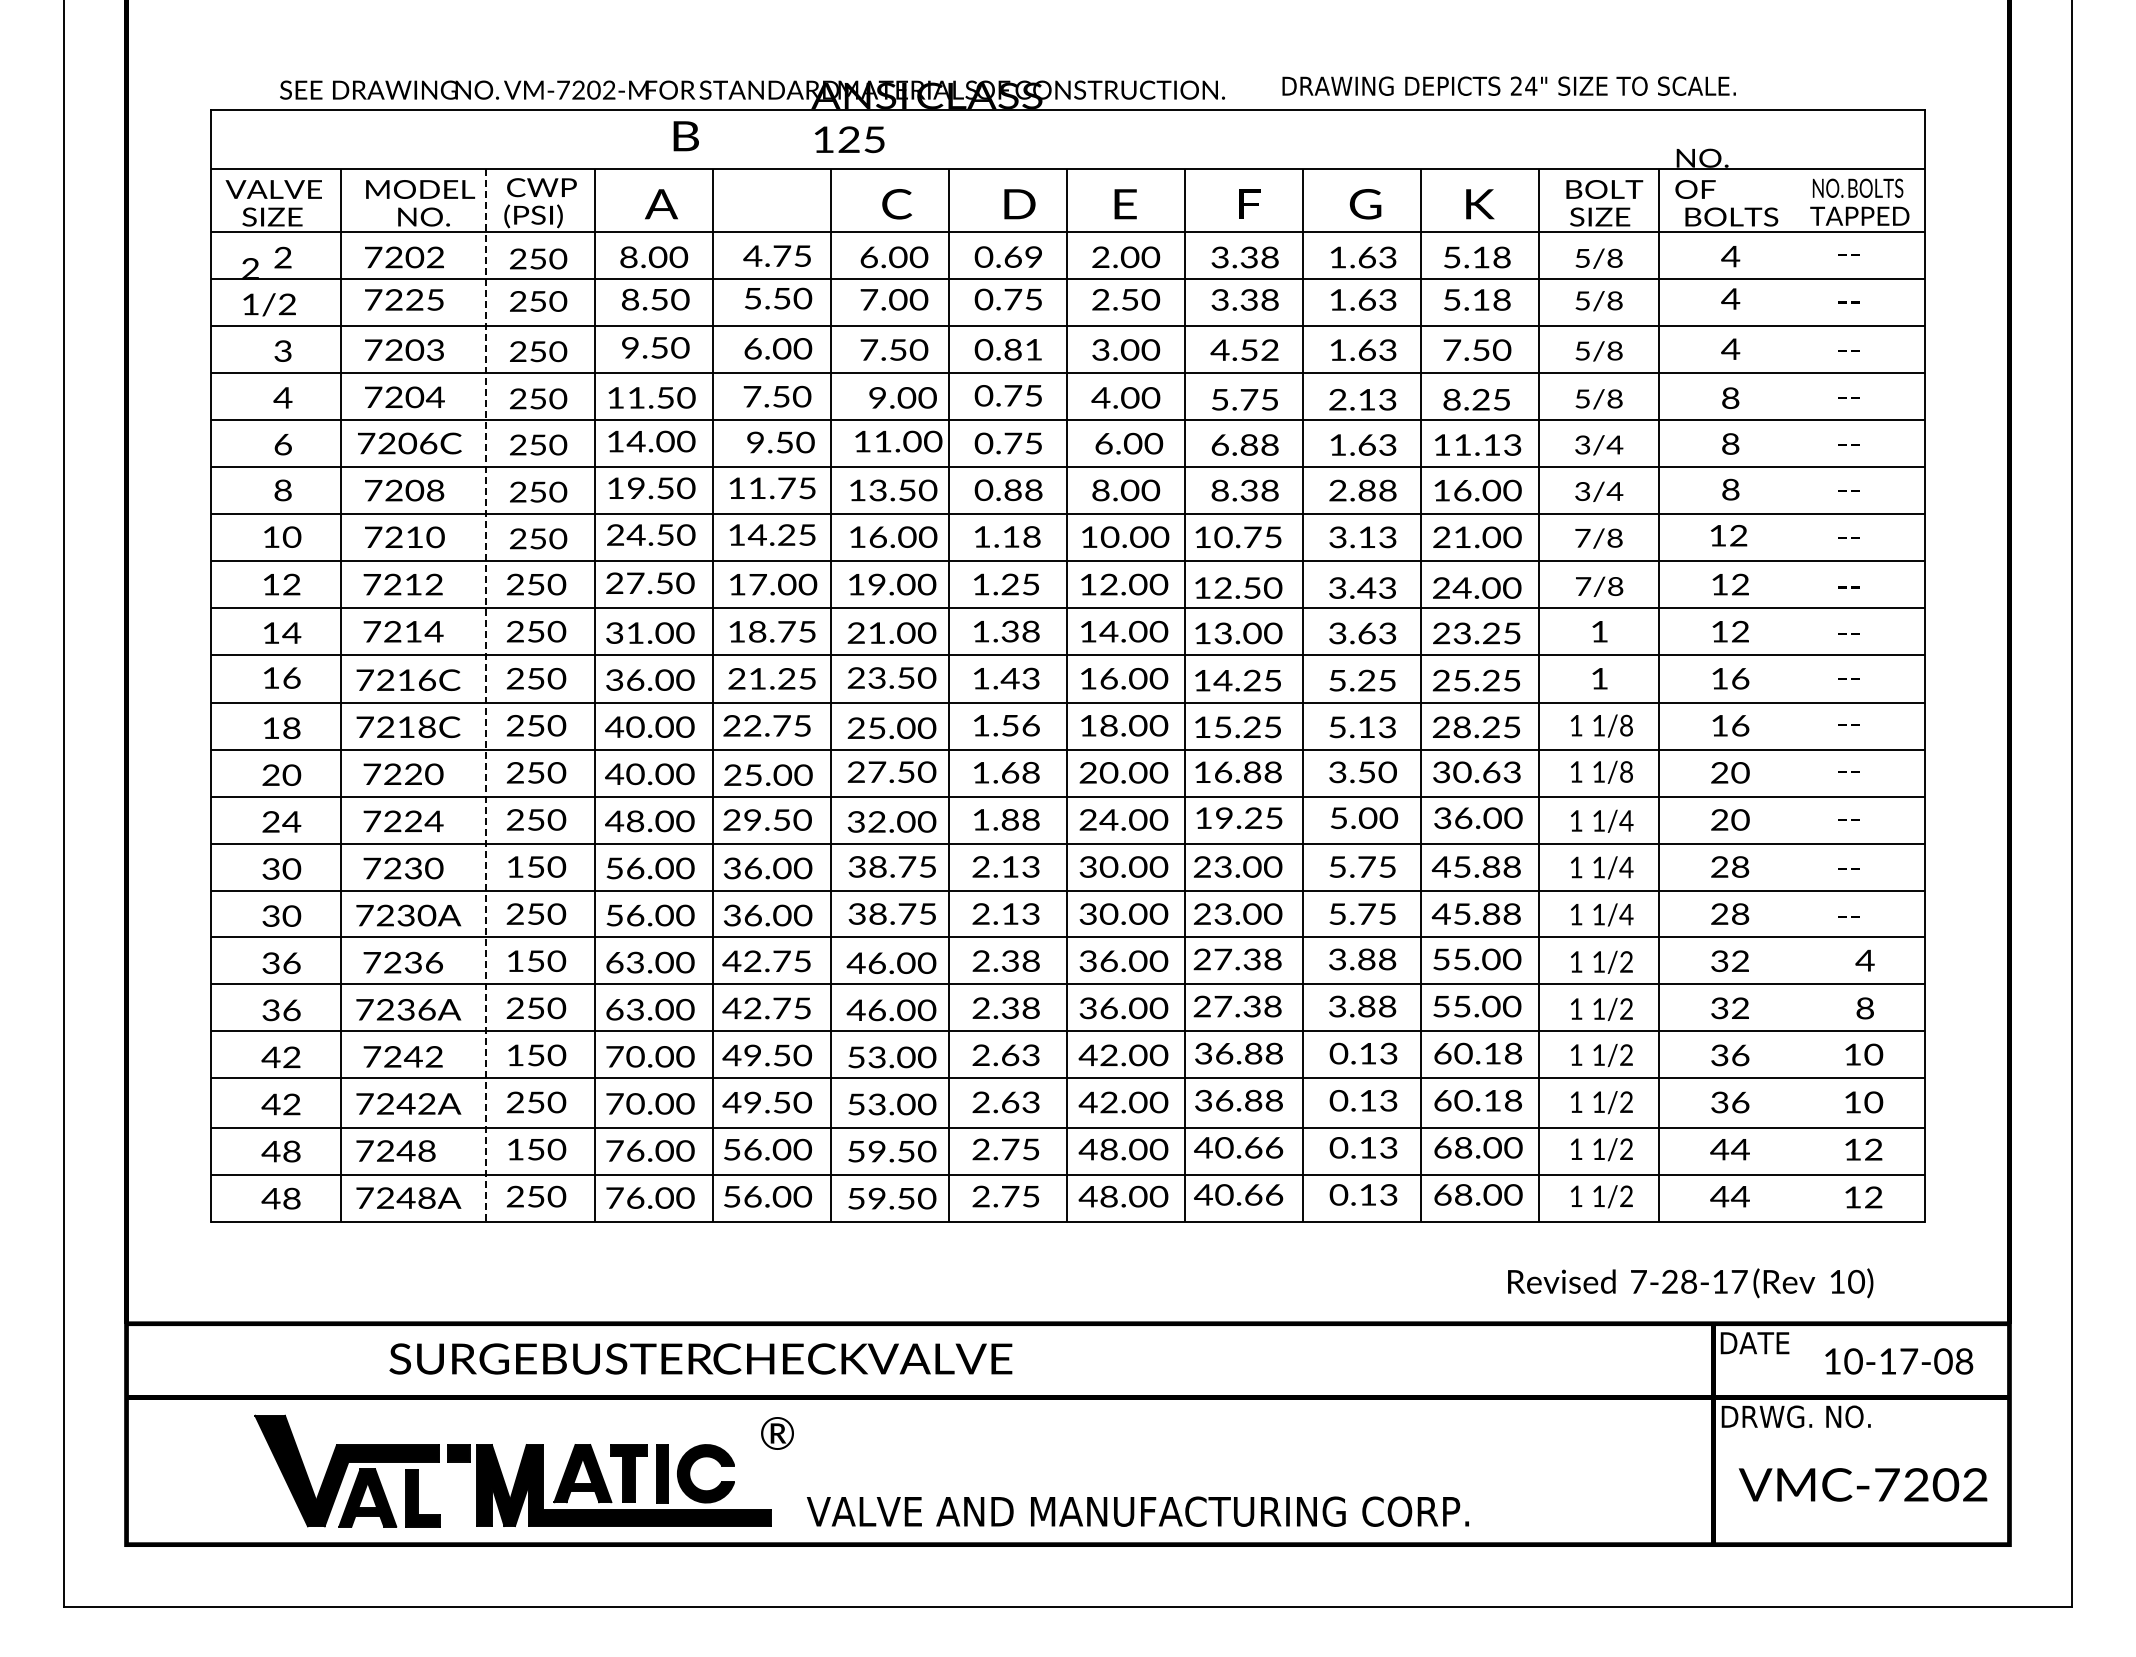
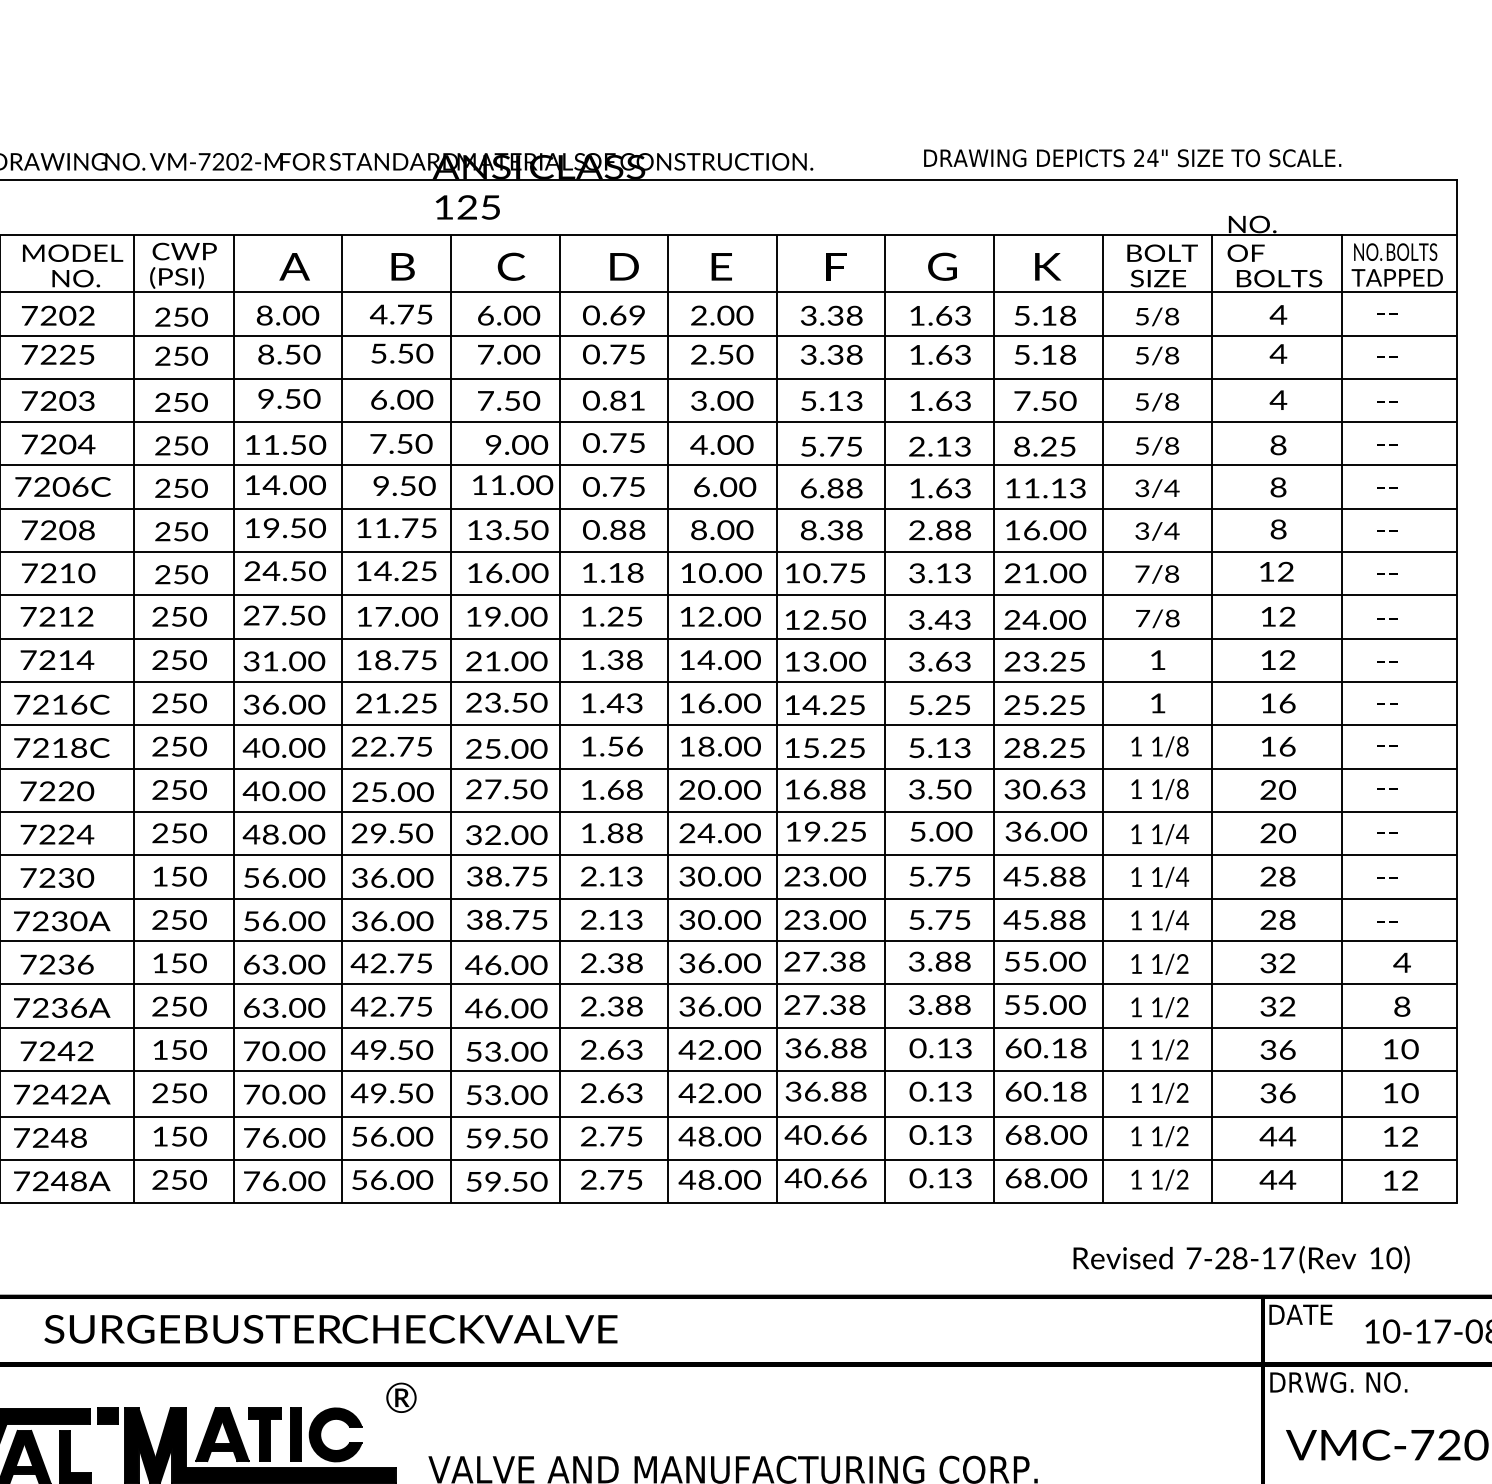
text: (1508, 85) -> (1132, 157), moved
text: (685, 136) -> (402, 267), moved
text: (1244, 349) -> (831, 400), 4.52 -> 5.13
line: (1799, 695) -> (1341, 718), added
line: (486, 696) -> (133, 719), dashed -> solid

